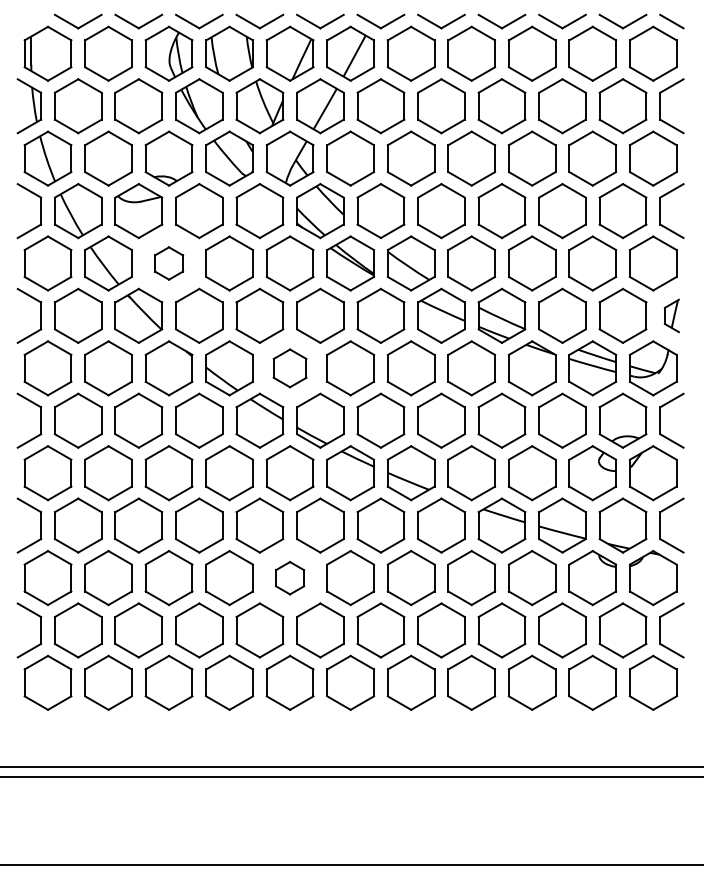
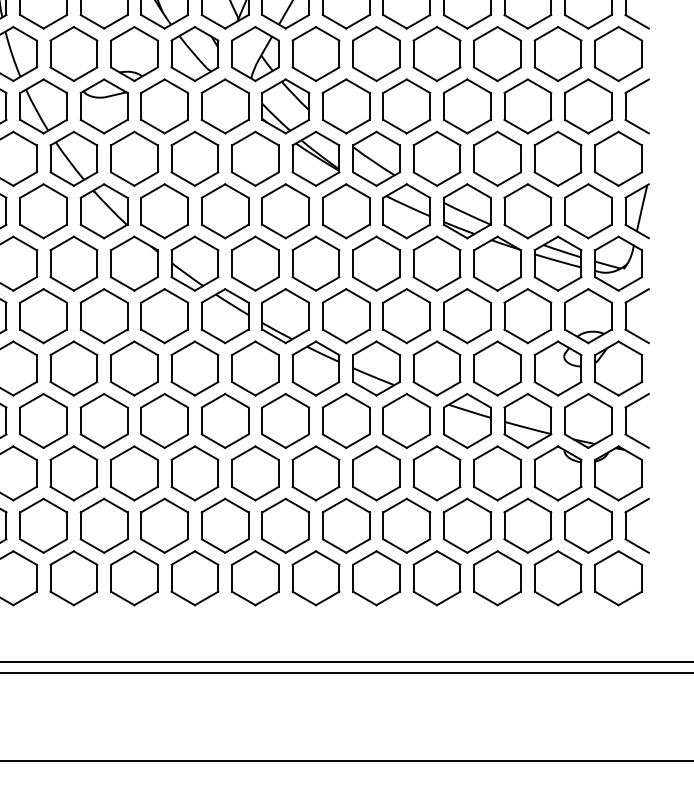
part: (168, 263) -> (133, 158), size x1.67
part: (671, 315) -> (636, 210), size x1.67
part: (289, 368) -> (254, 263), size x1.43
part: (289, 578) -> (254, 473), size x1.67

